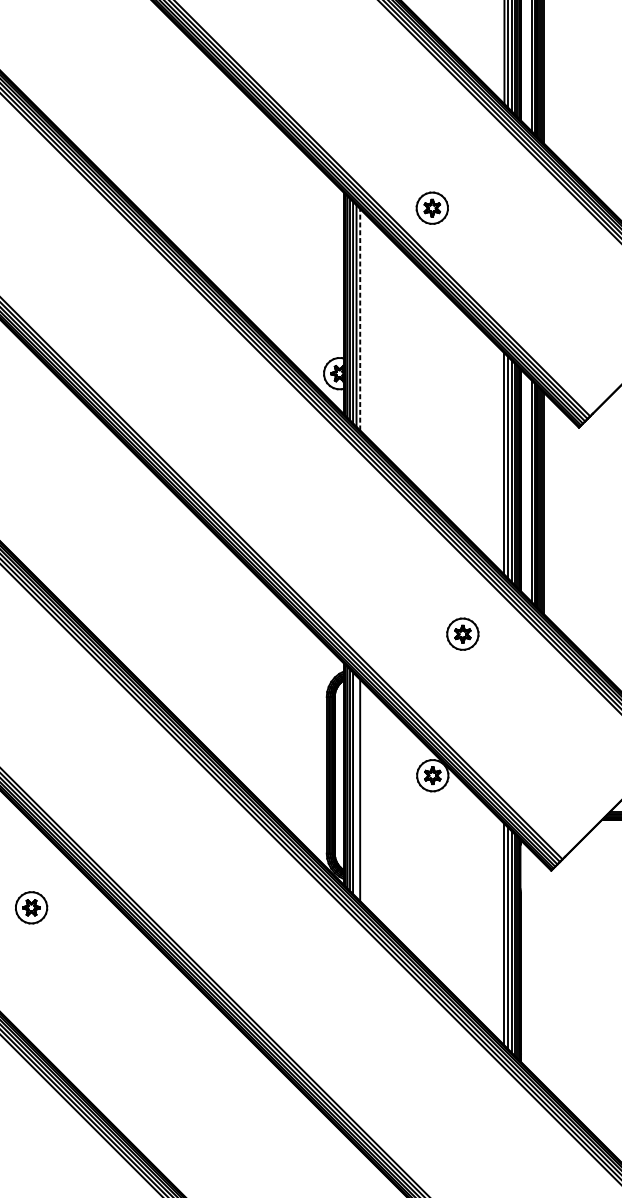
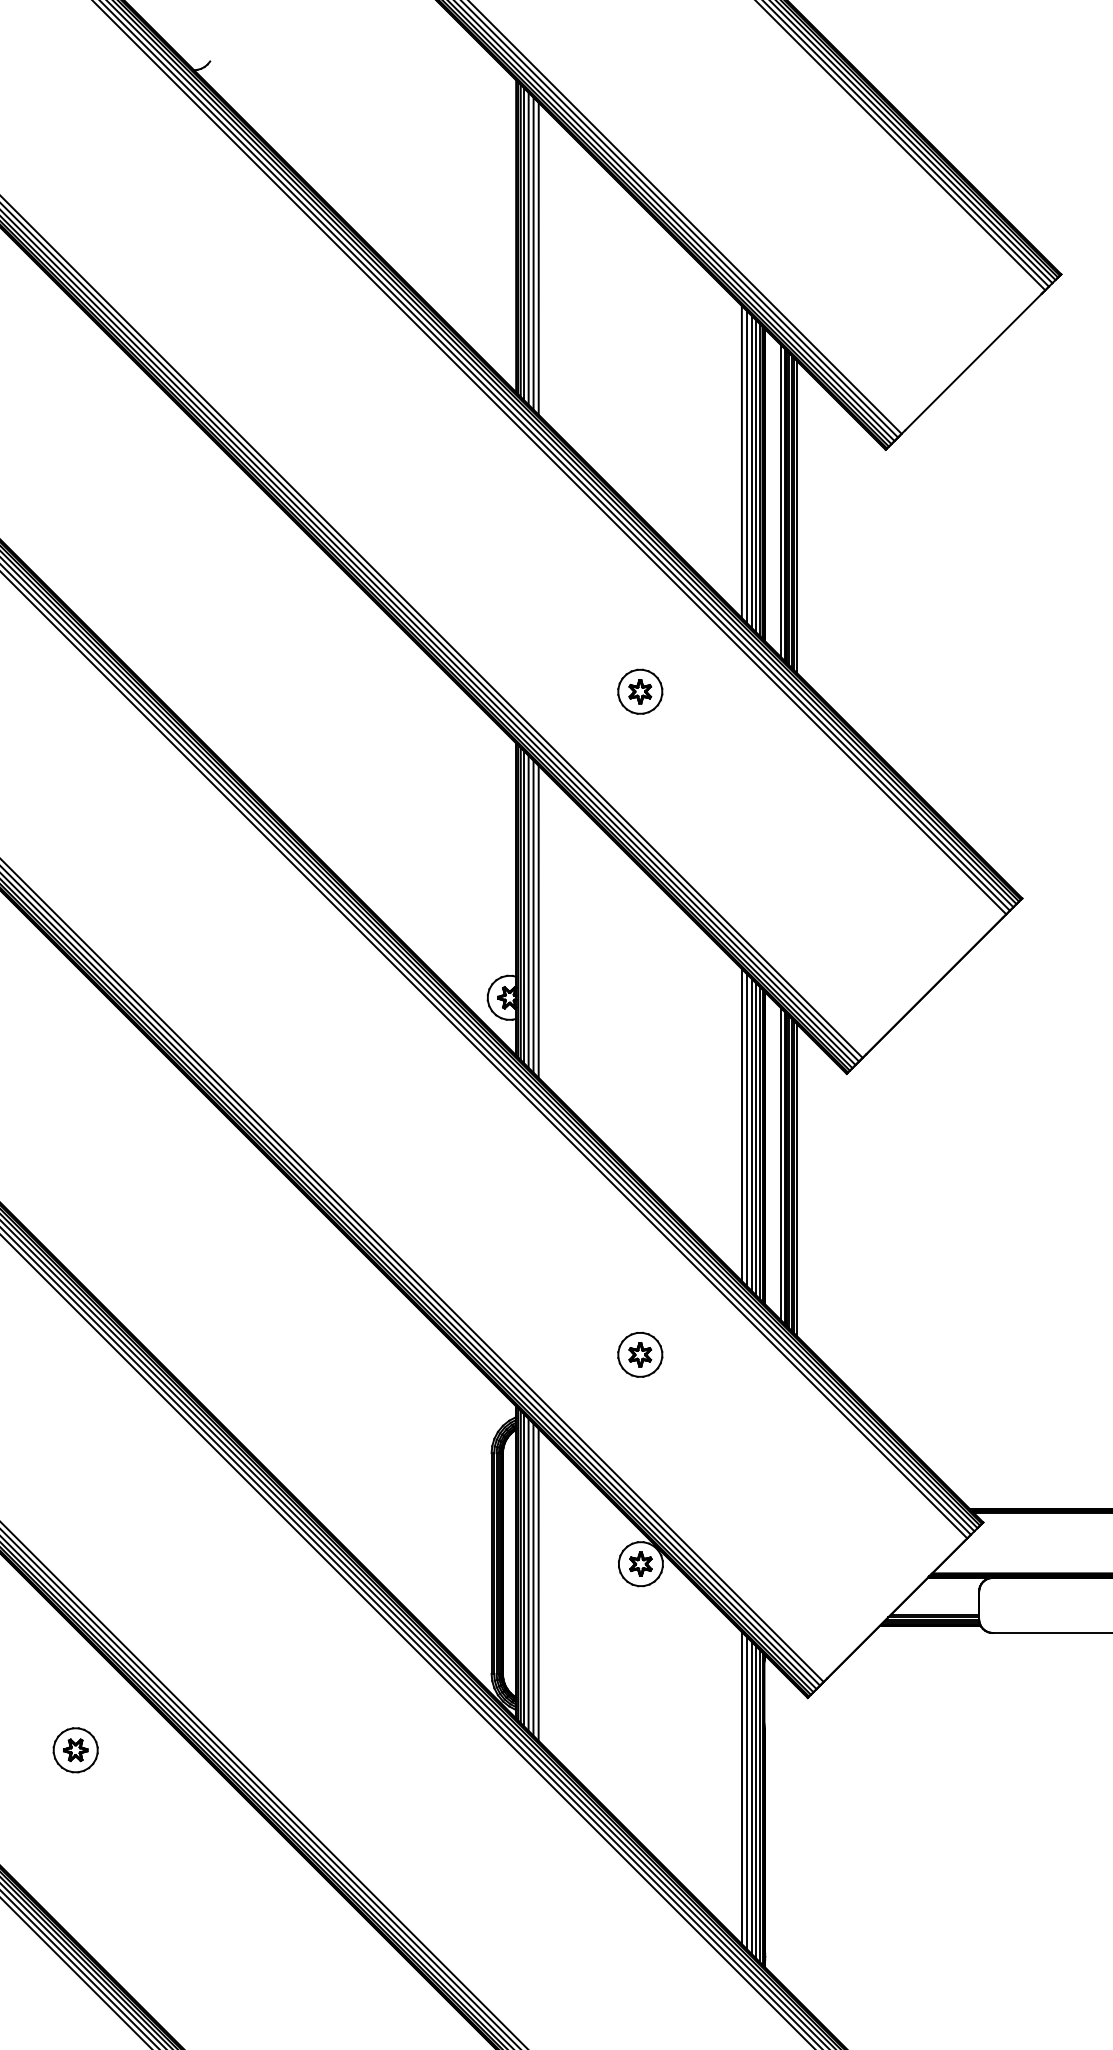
part: (432, 208) -> (640, 691), moved
line: (360, 319) -> (538, 921), dashed -> solid
part: (463, 633) -> (640, 1354), moved
line: (356, 786) -> (533, 1579), added

